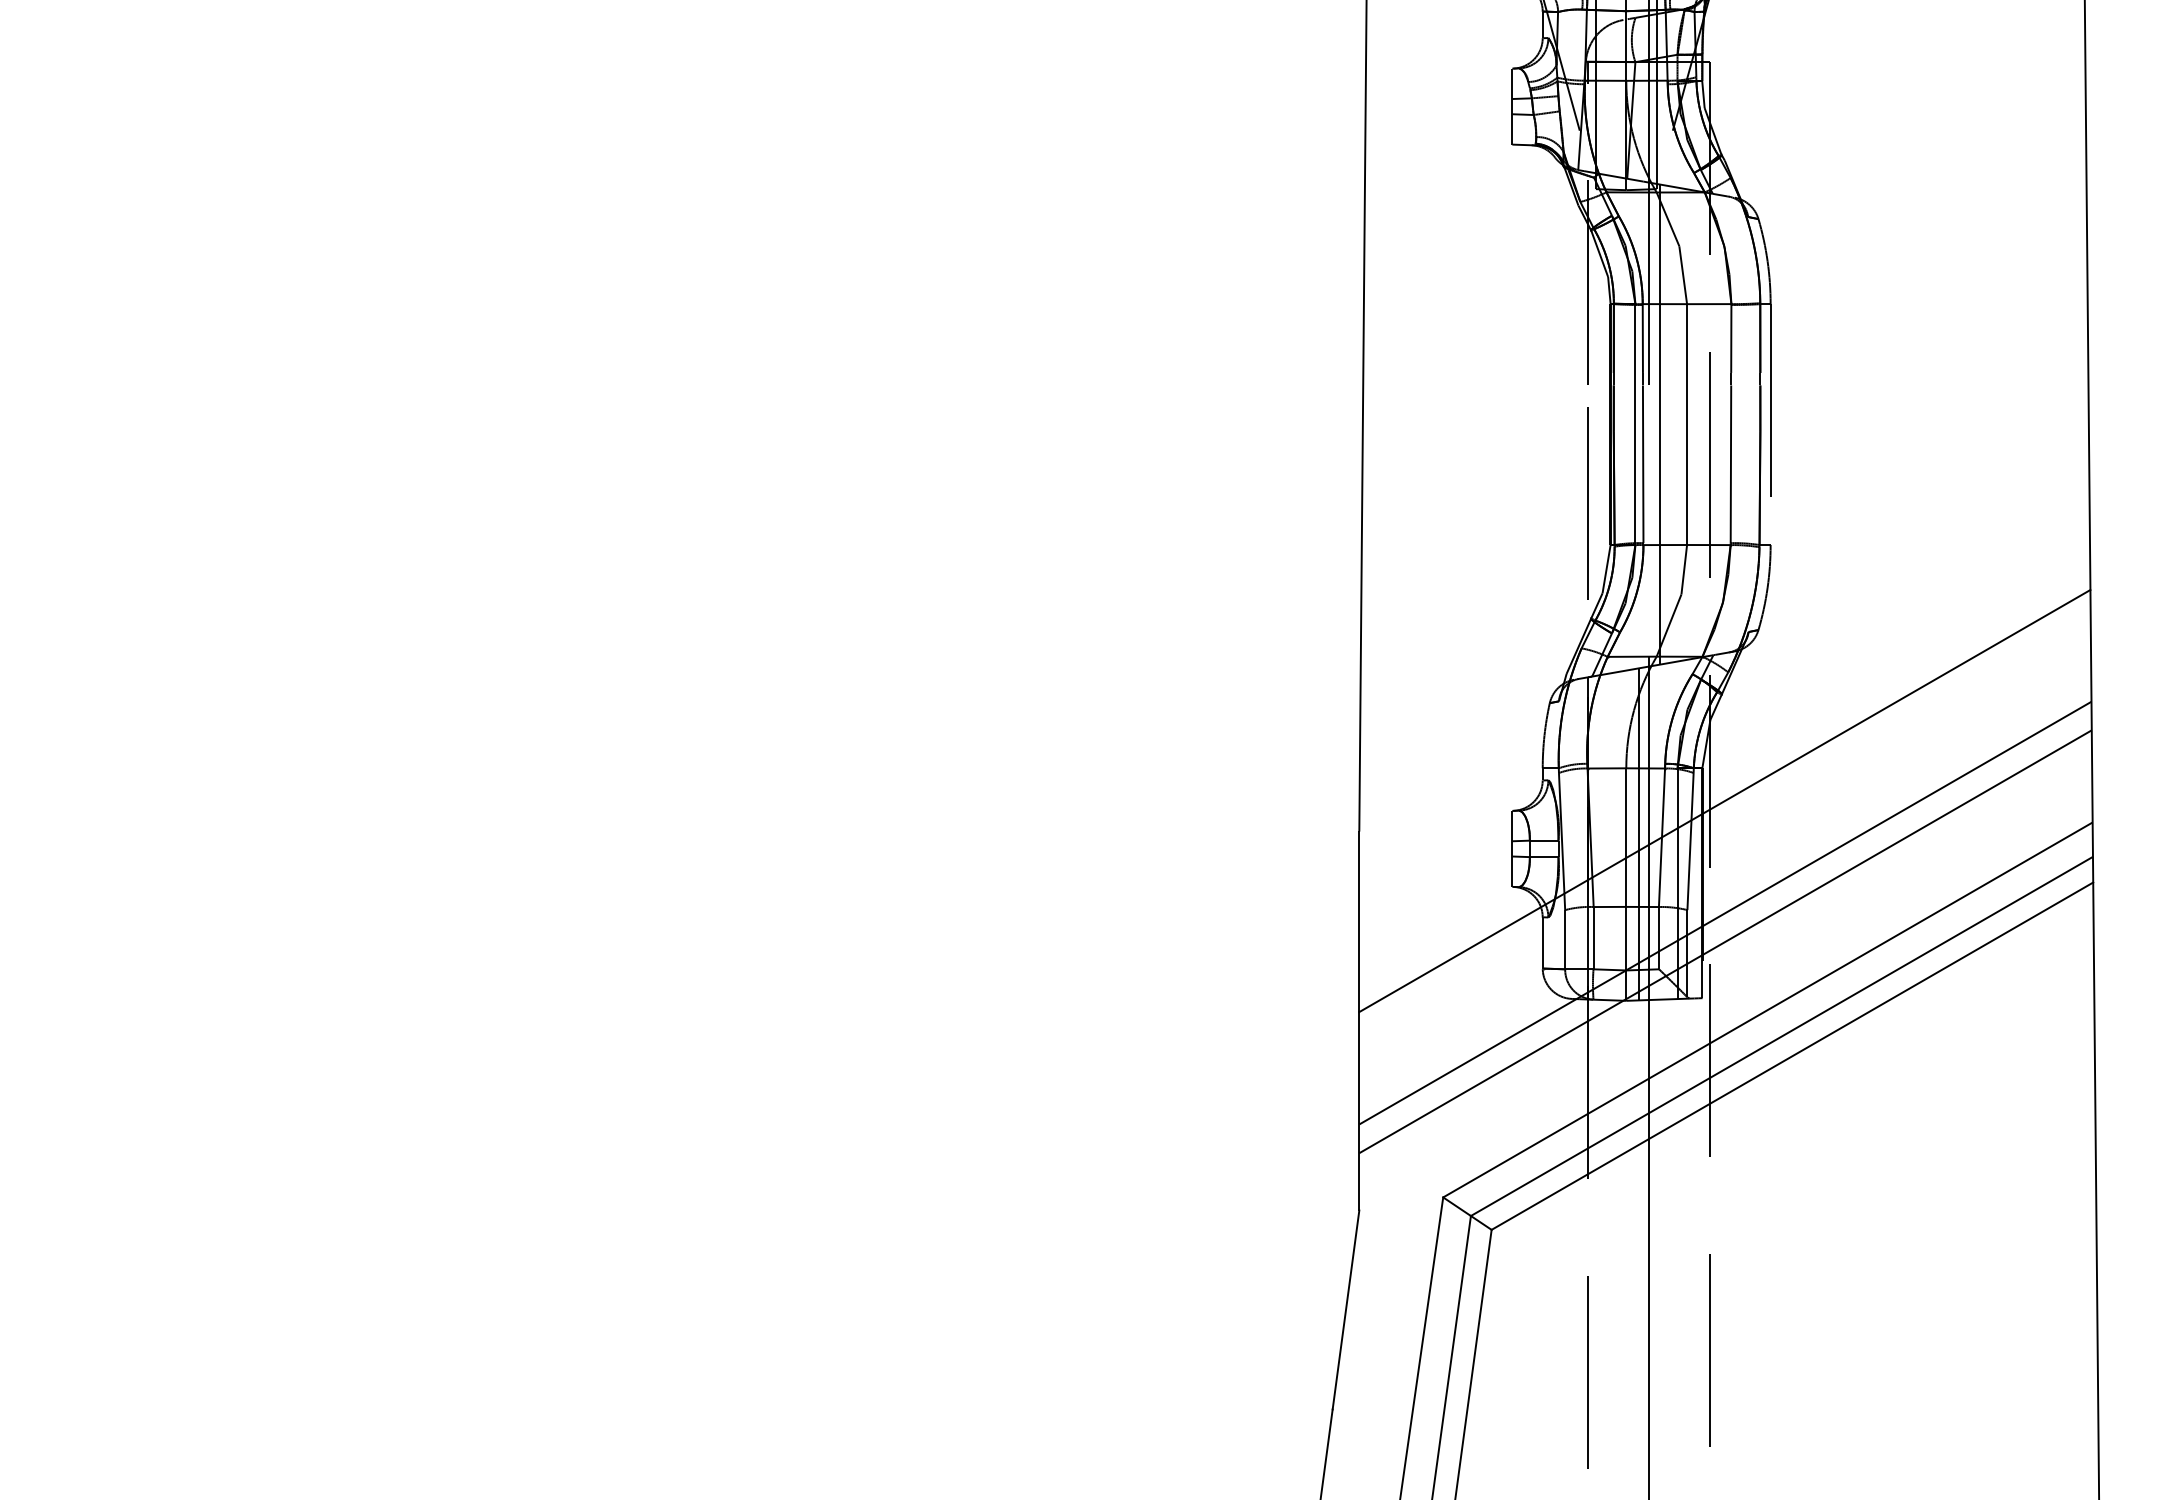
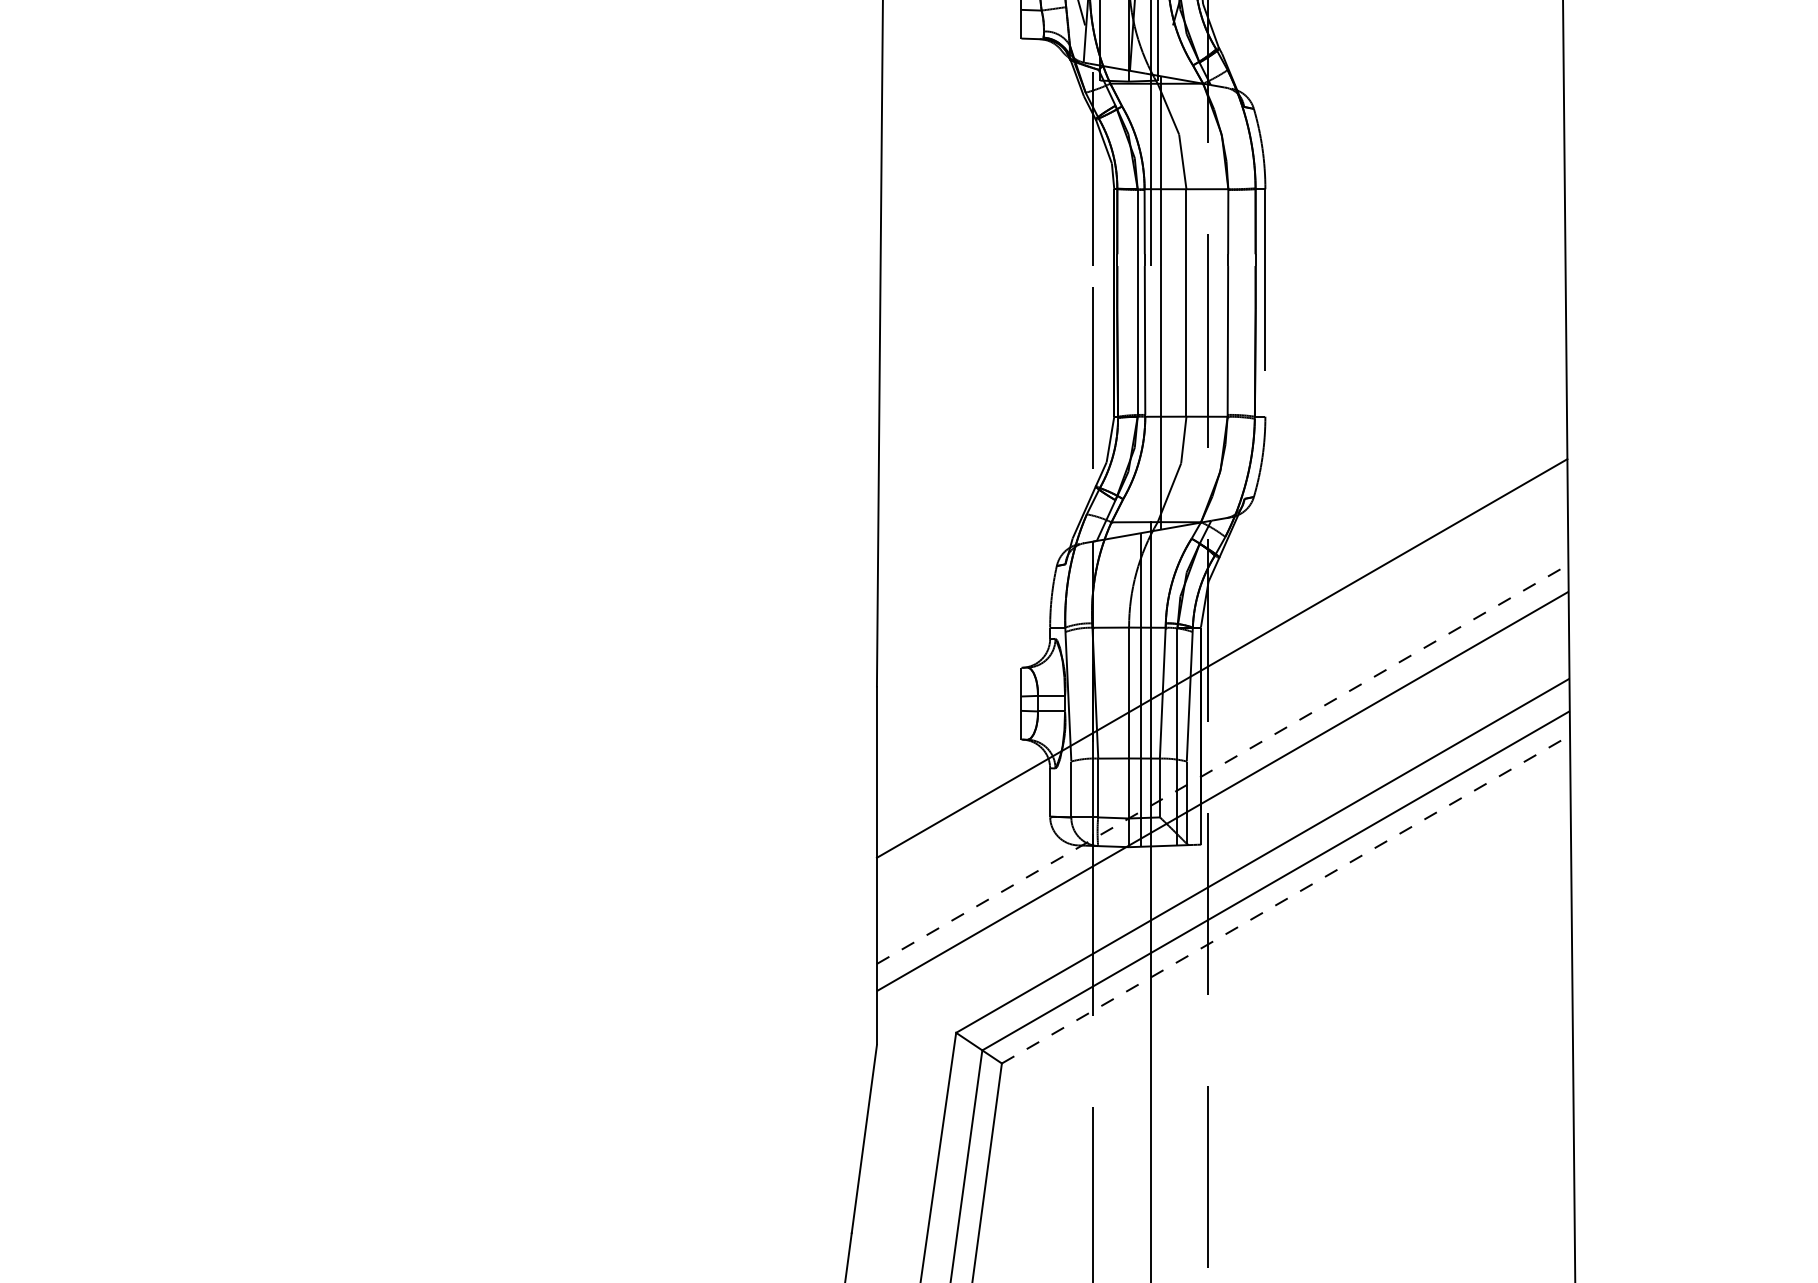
line: (1725, 913) -> (1222, 764), solid -> dashed
line: (1792, 1055) -> (1286, 898), solid -> dashed

